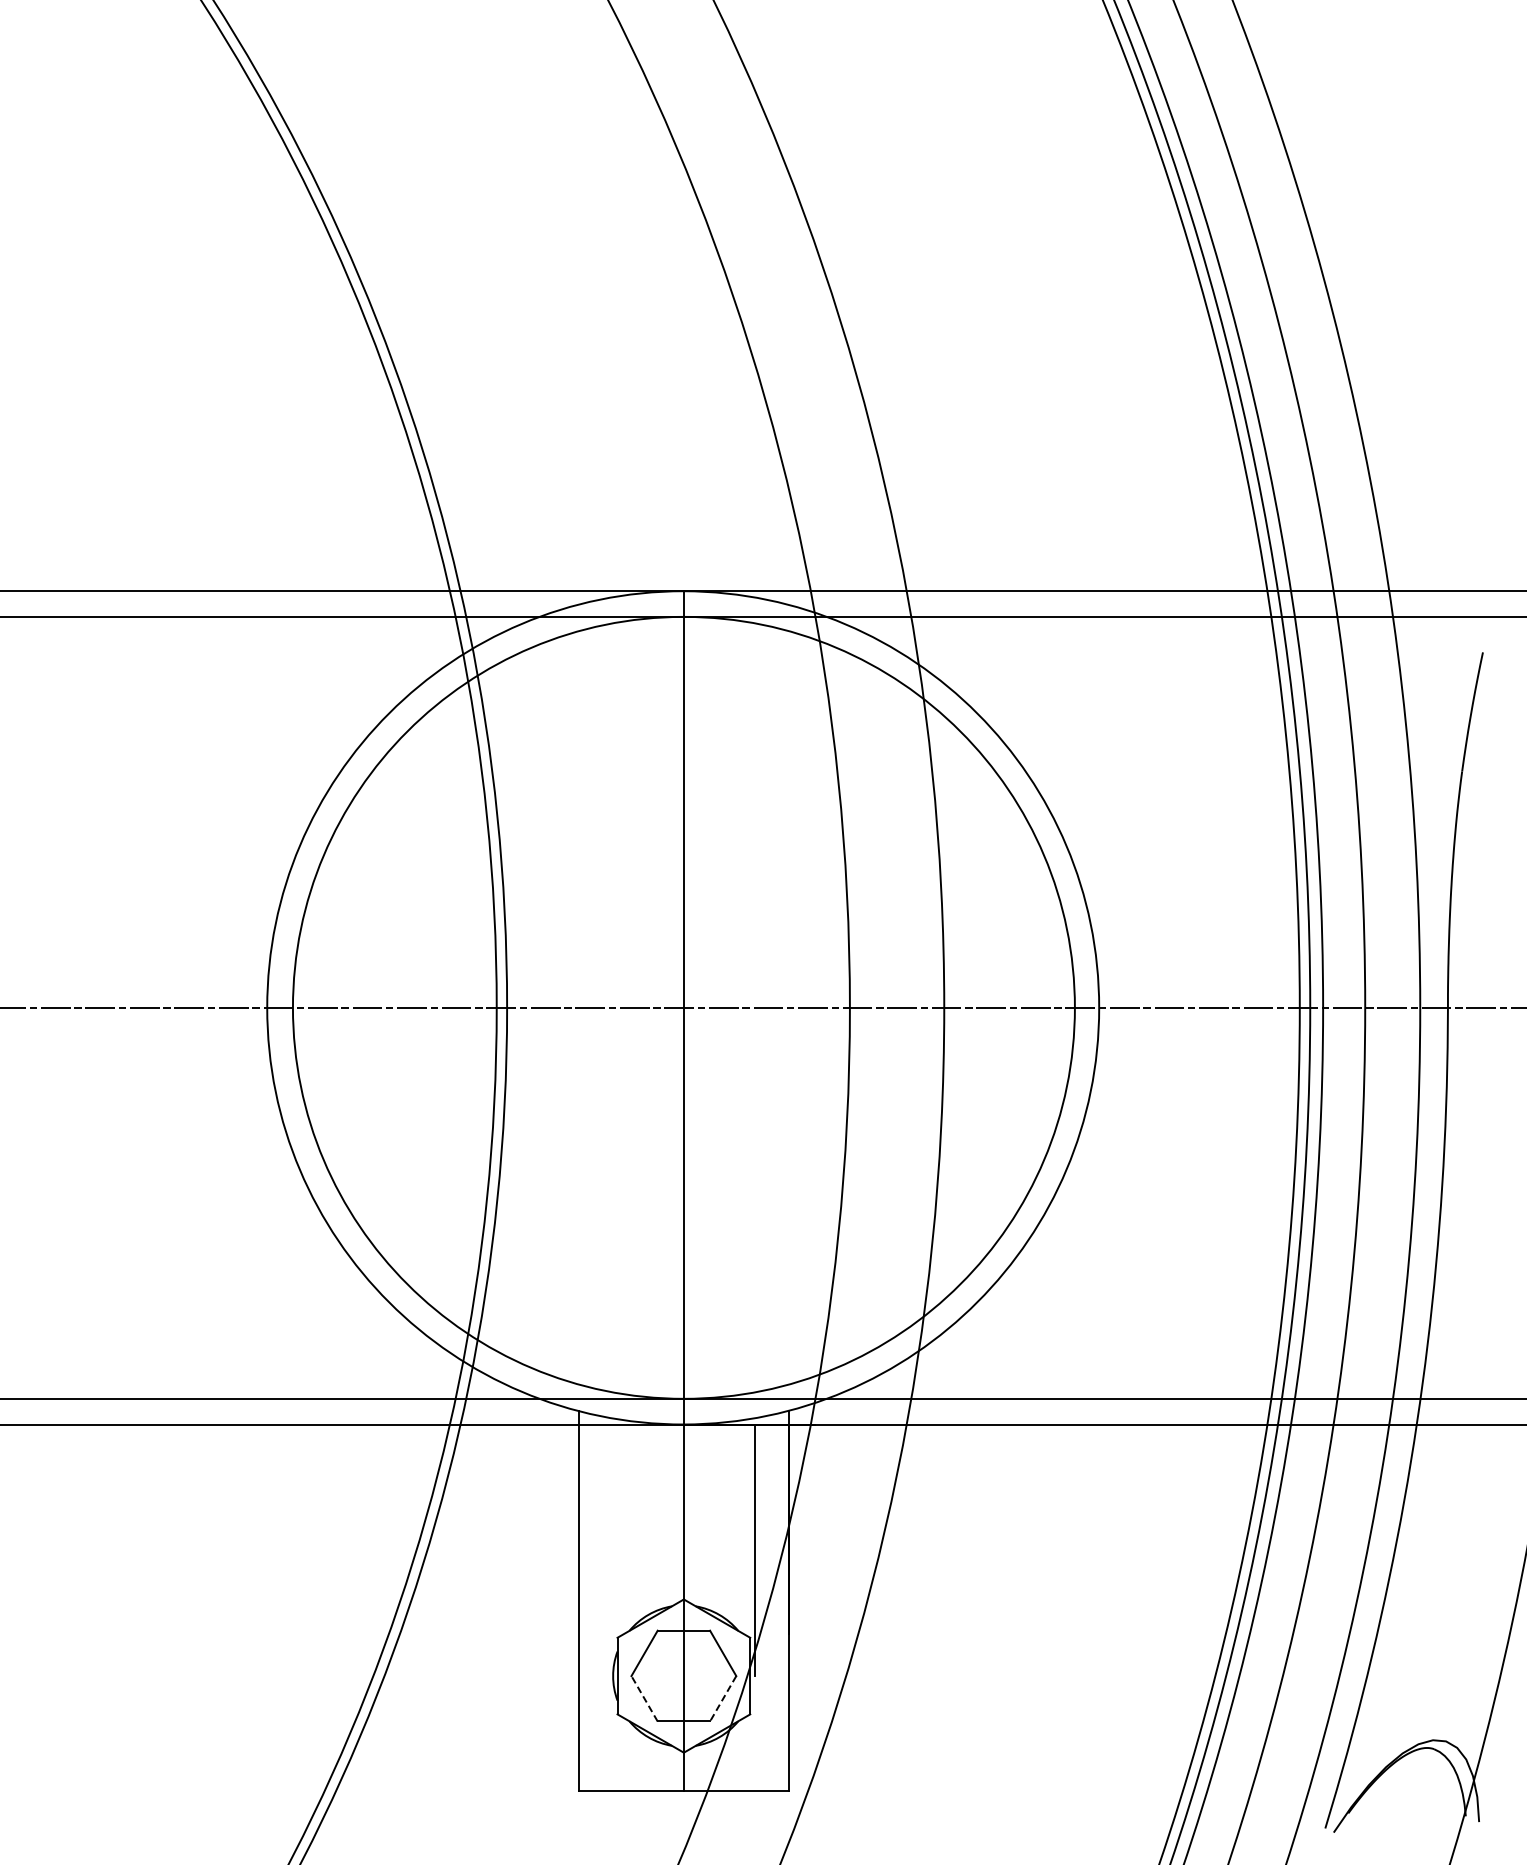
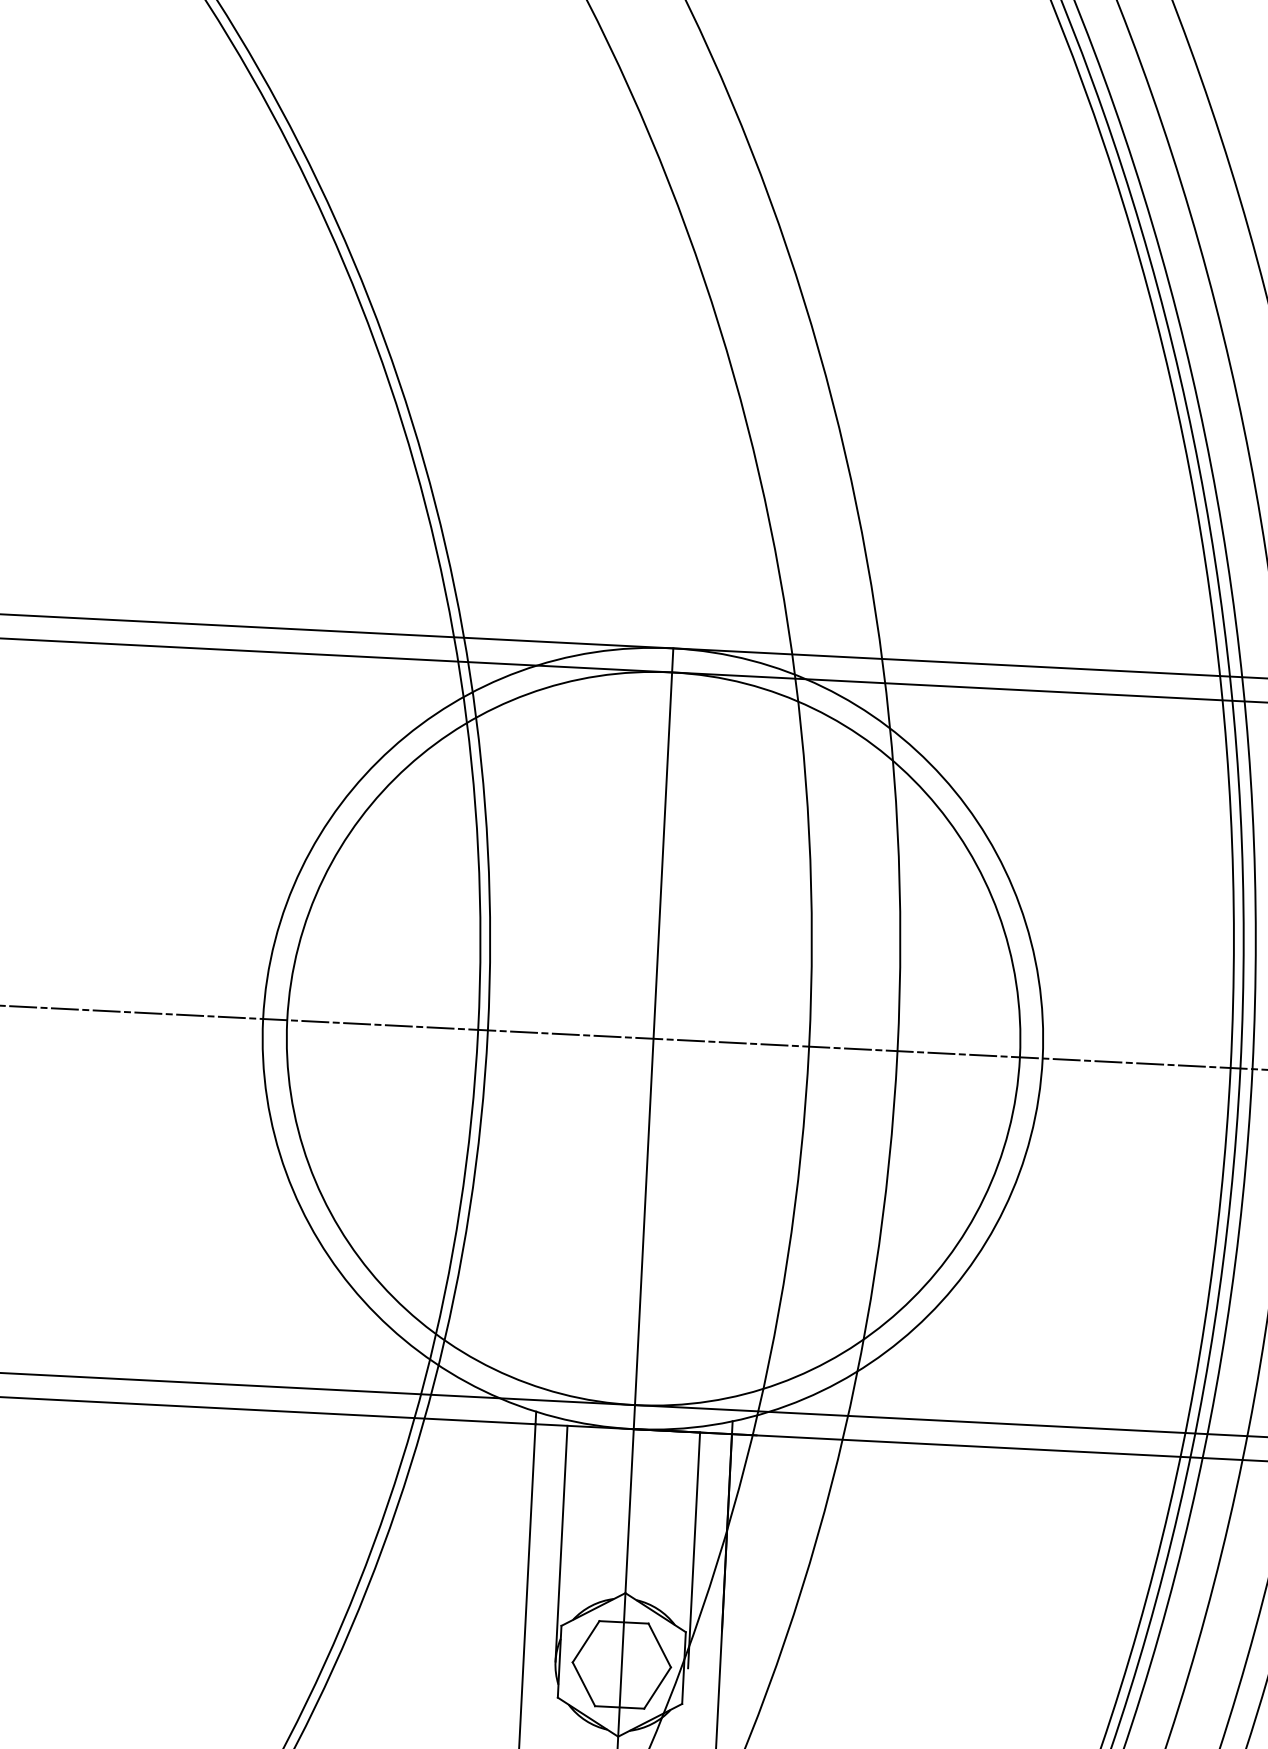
line: (613, 1550) -> (561, 1543), added
line: (644, 1698) -> (583, 1684), dashed -> solid
line: (722, 1699) -> (656, 1688), dashed -> solid

